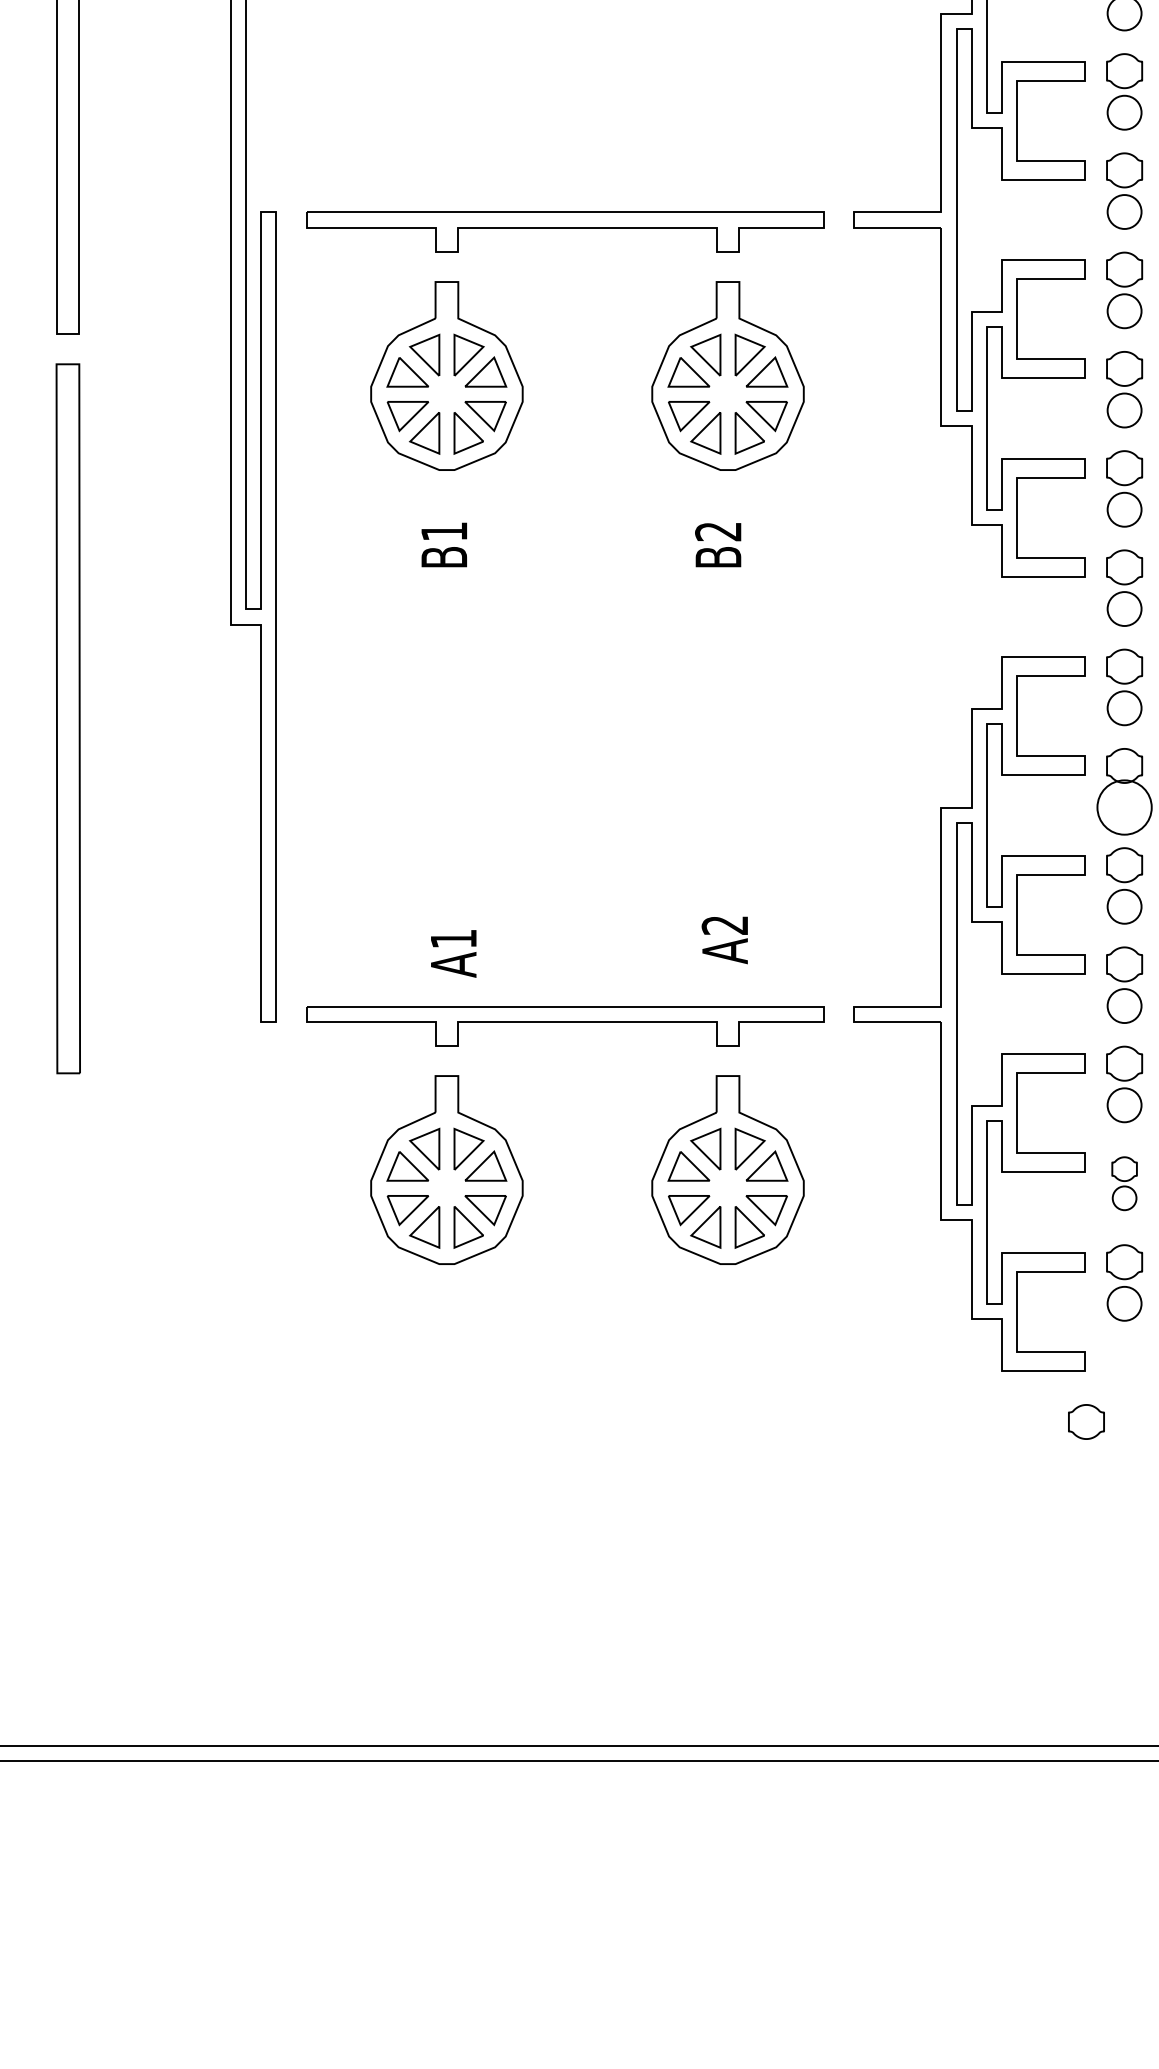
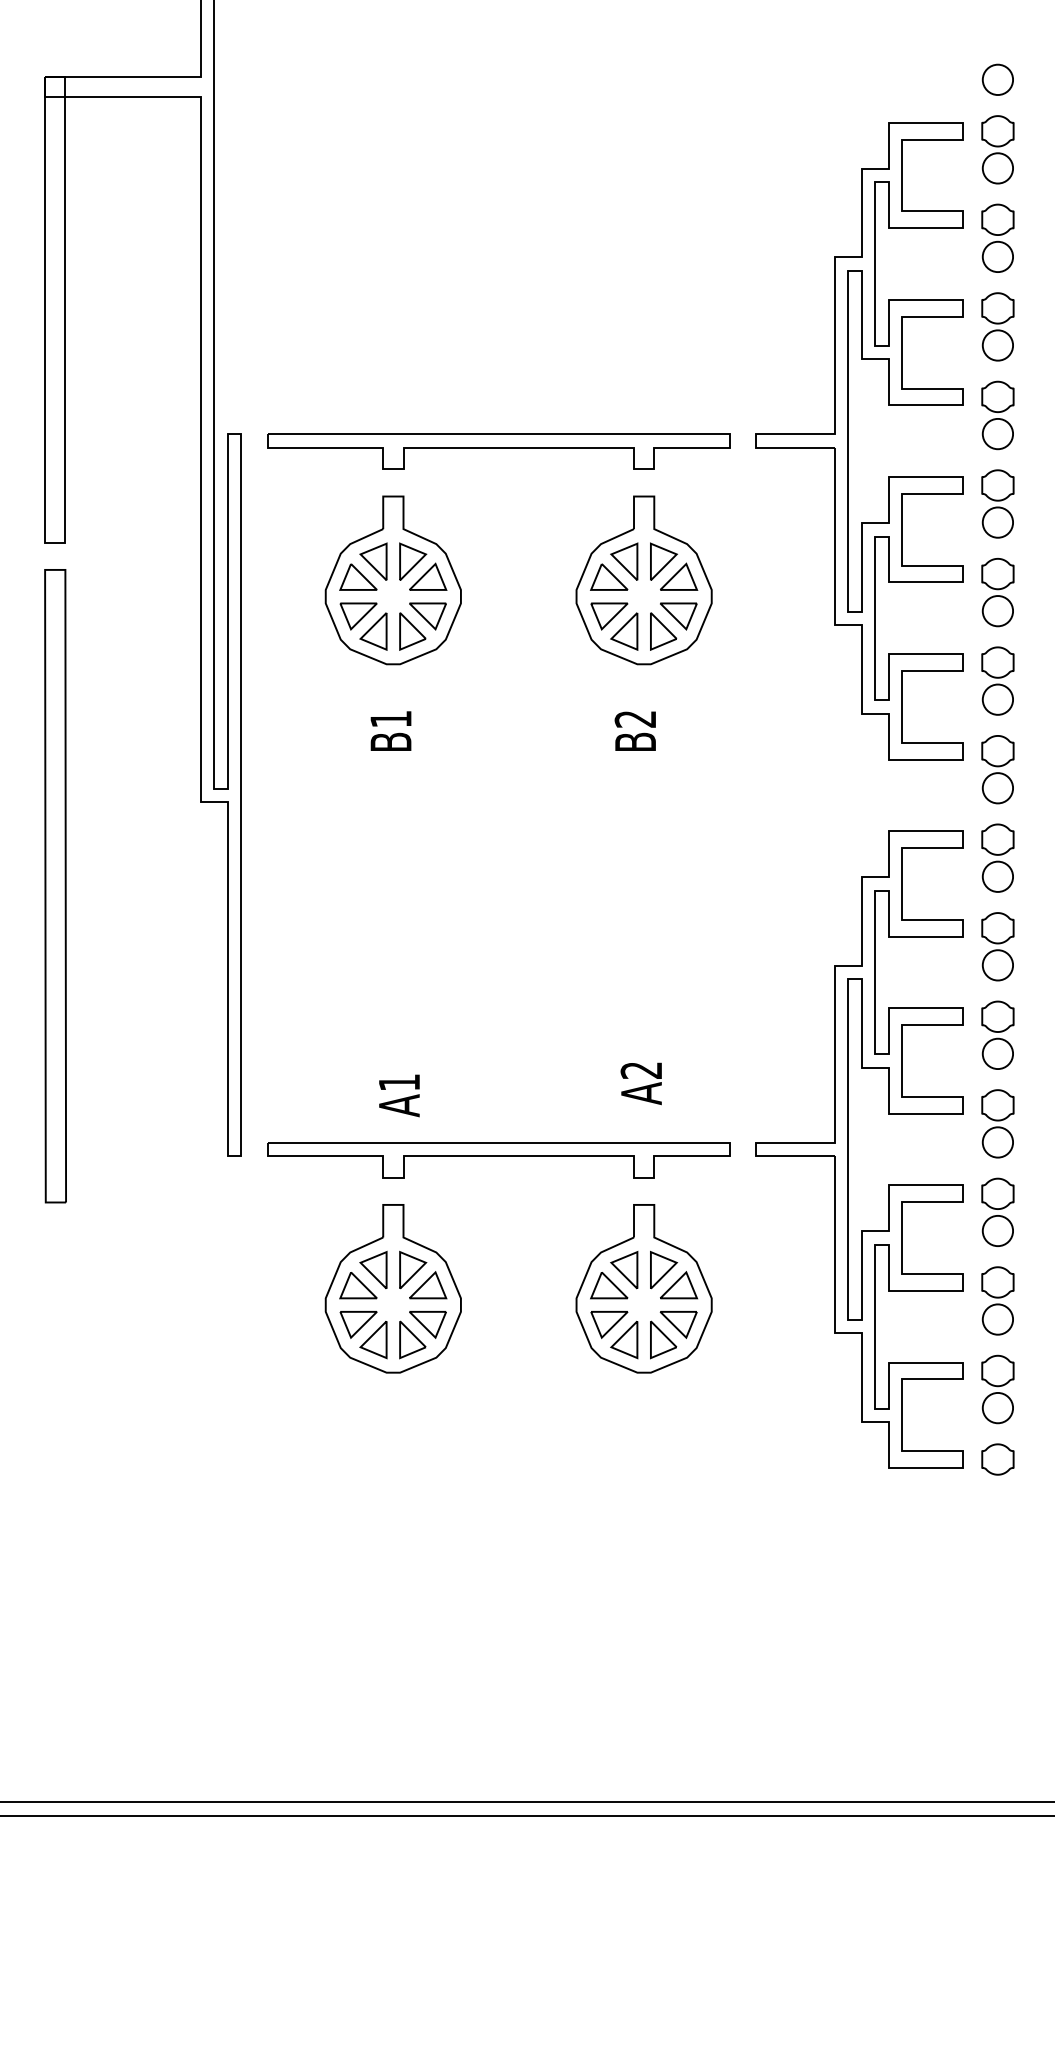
circle: (1124, 807) -> (997, 965), size x0.62
part: (1124, 1183) -> (997, 1300), size x1.43
part: (1086, 1421) -> (997, 1459), moved

